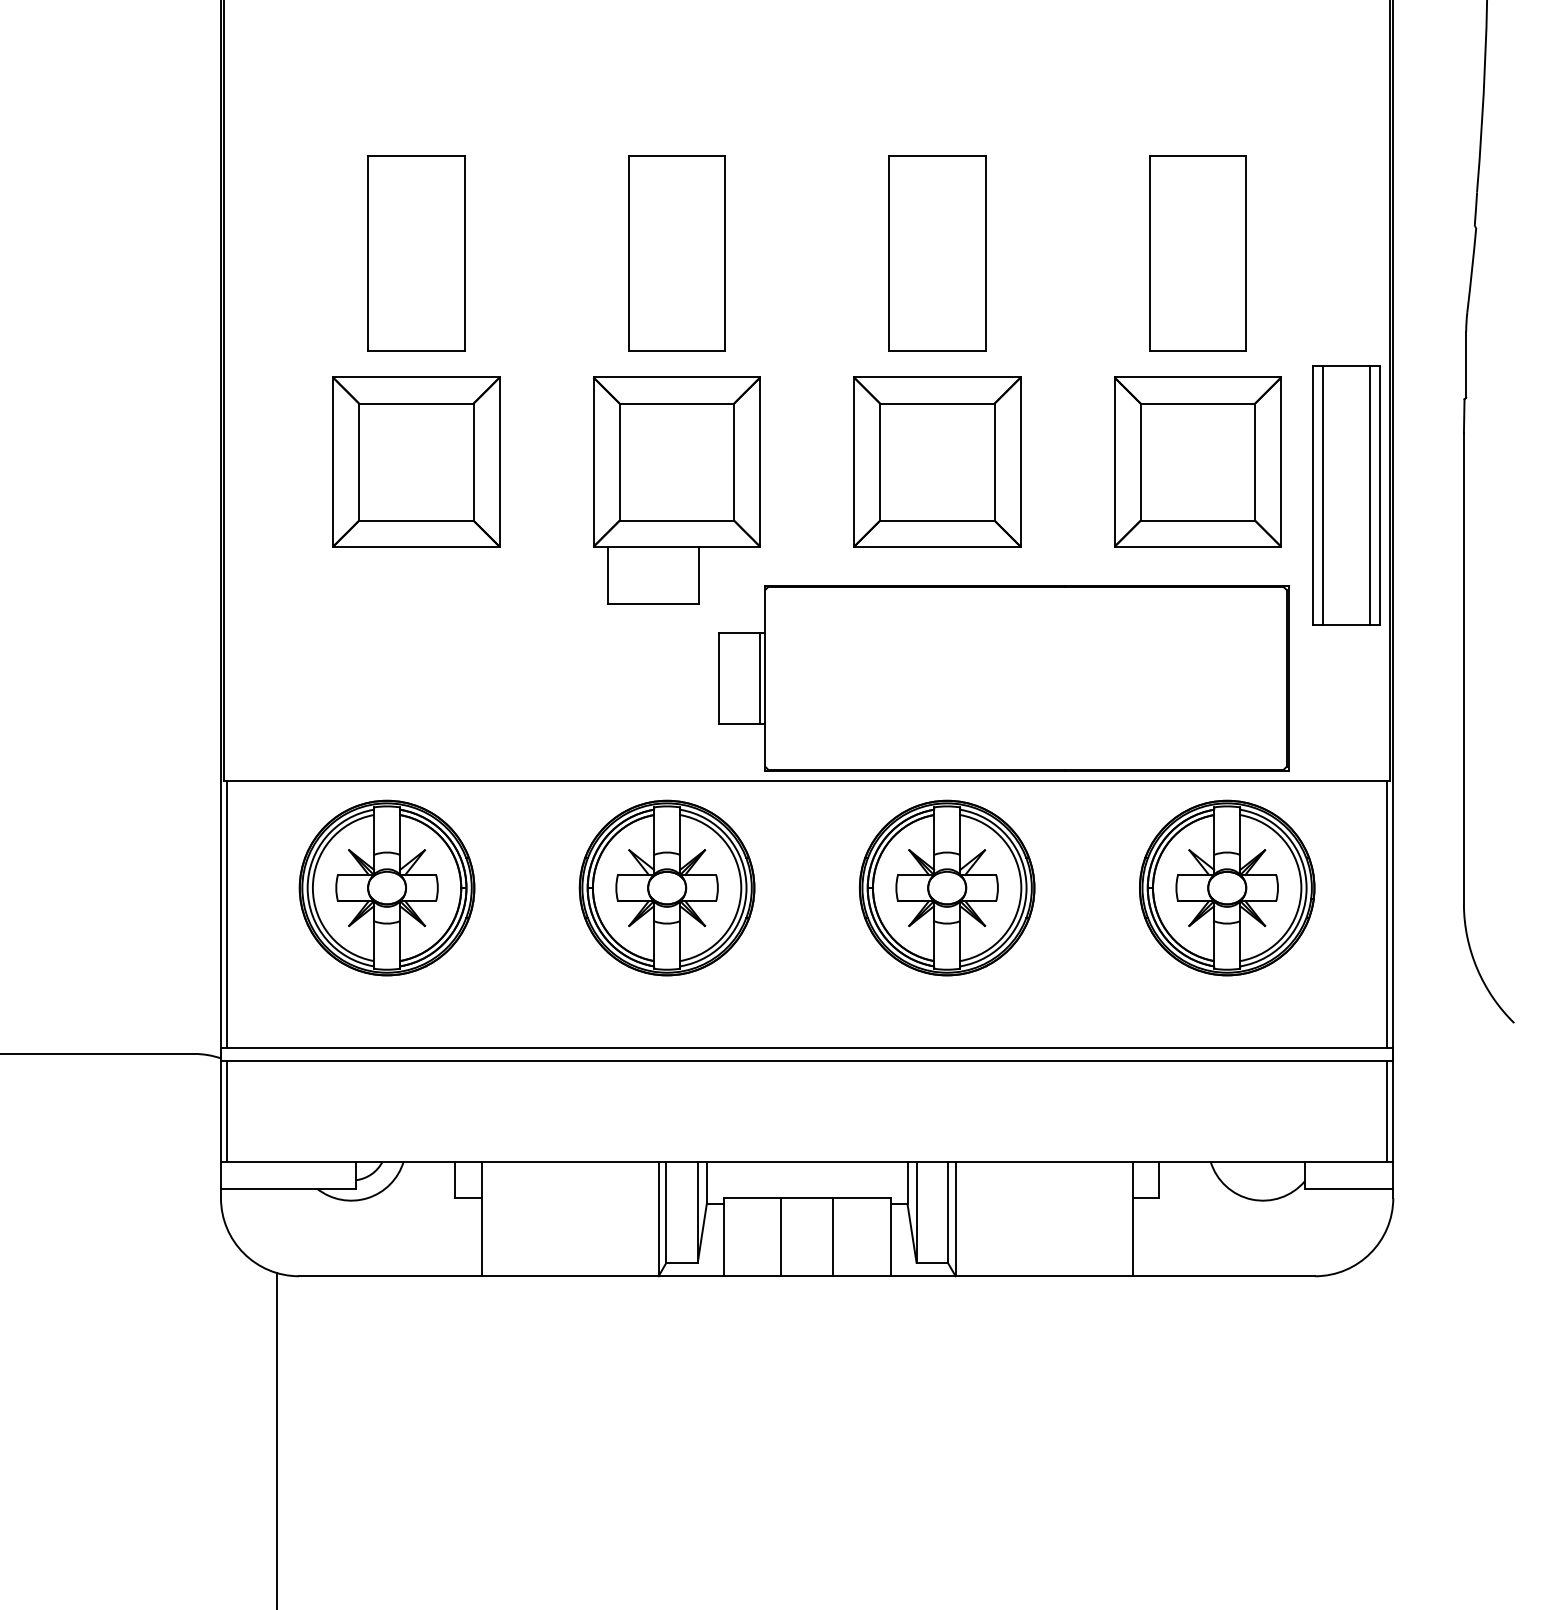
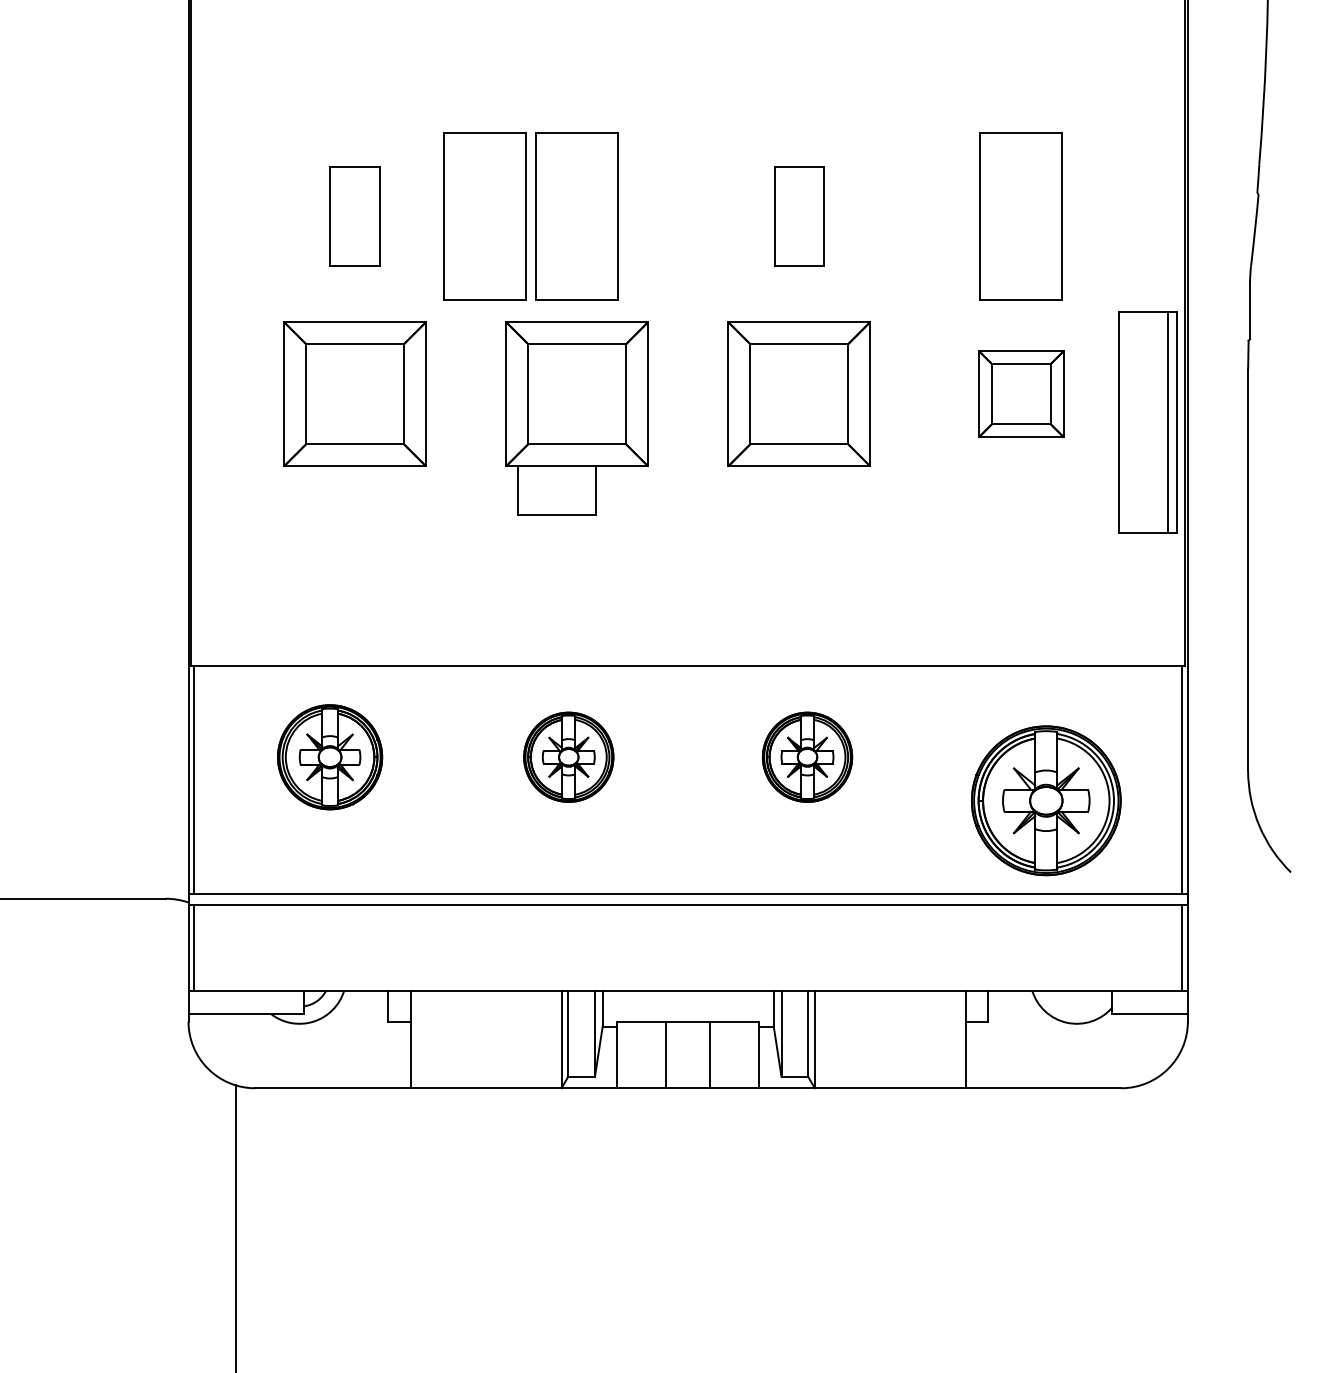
part: (416, 253) -> (355, 216), size x0.6
part: (568, 253) -> (484, 216), added
part: (937, 253) -> (799, 216), size x0.6
part: (1197, 461) -> (1020, 393), size x0.6
line: (1322, 495) -> (1127, 422), removed
part: (1003, 678) -> (855, 578), removed
part: (386, 887) -> (329, 756), size x0.7
part: (666, 887) -> (568, 756), size x0.6
part: (946, 887) -> (807, 756), size x0.6
part: (1227, 887) -> (1046, 800), moved

